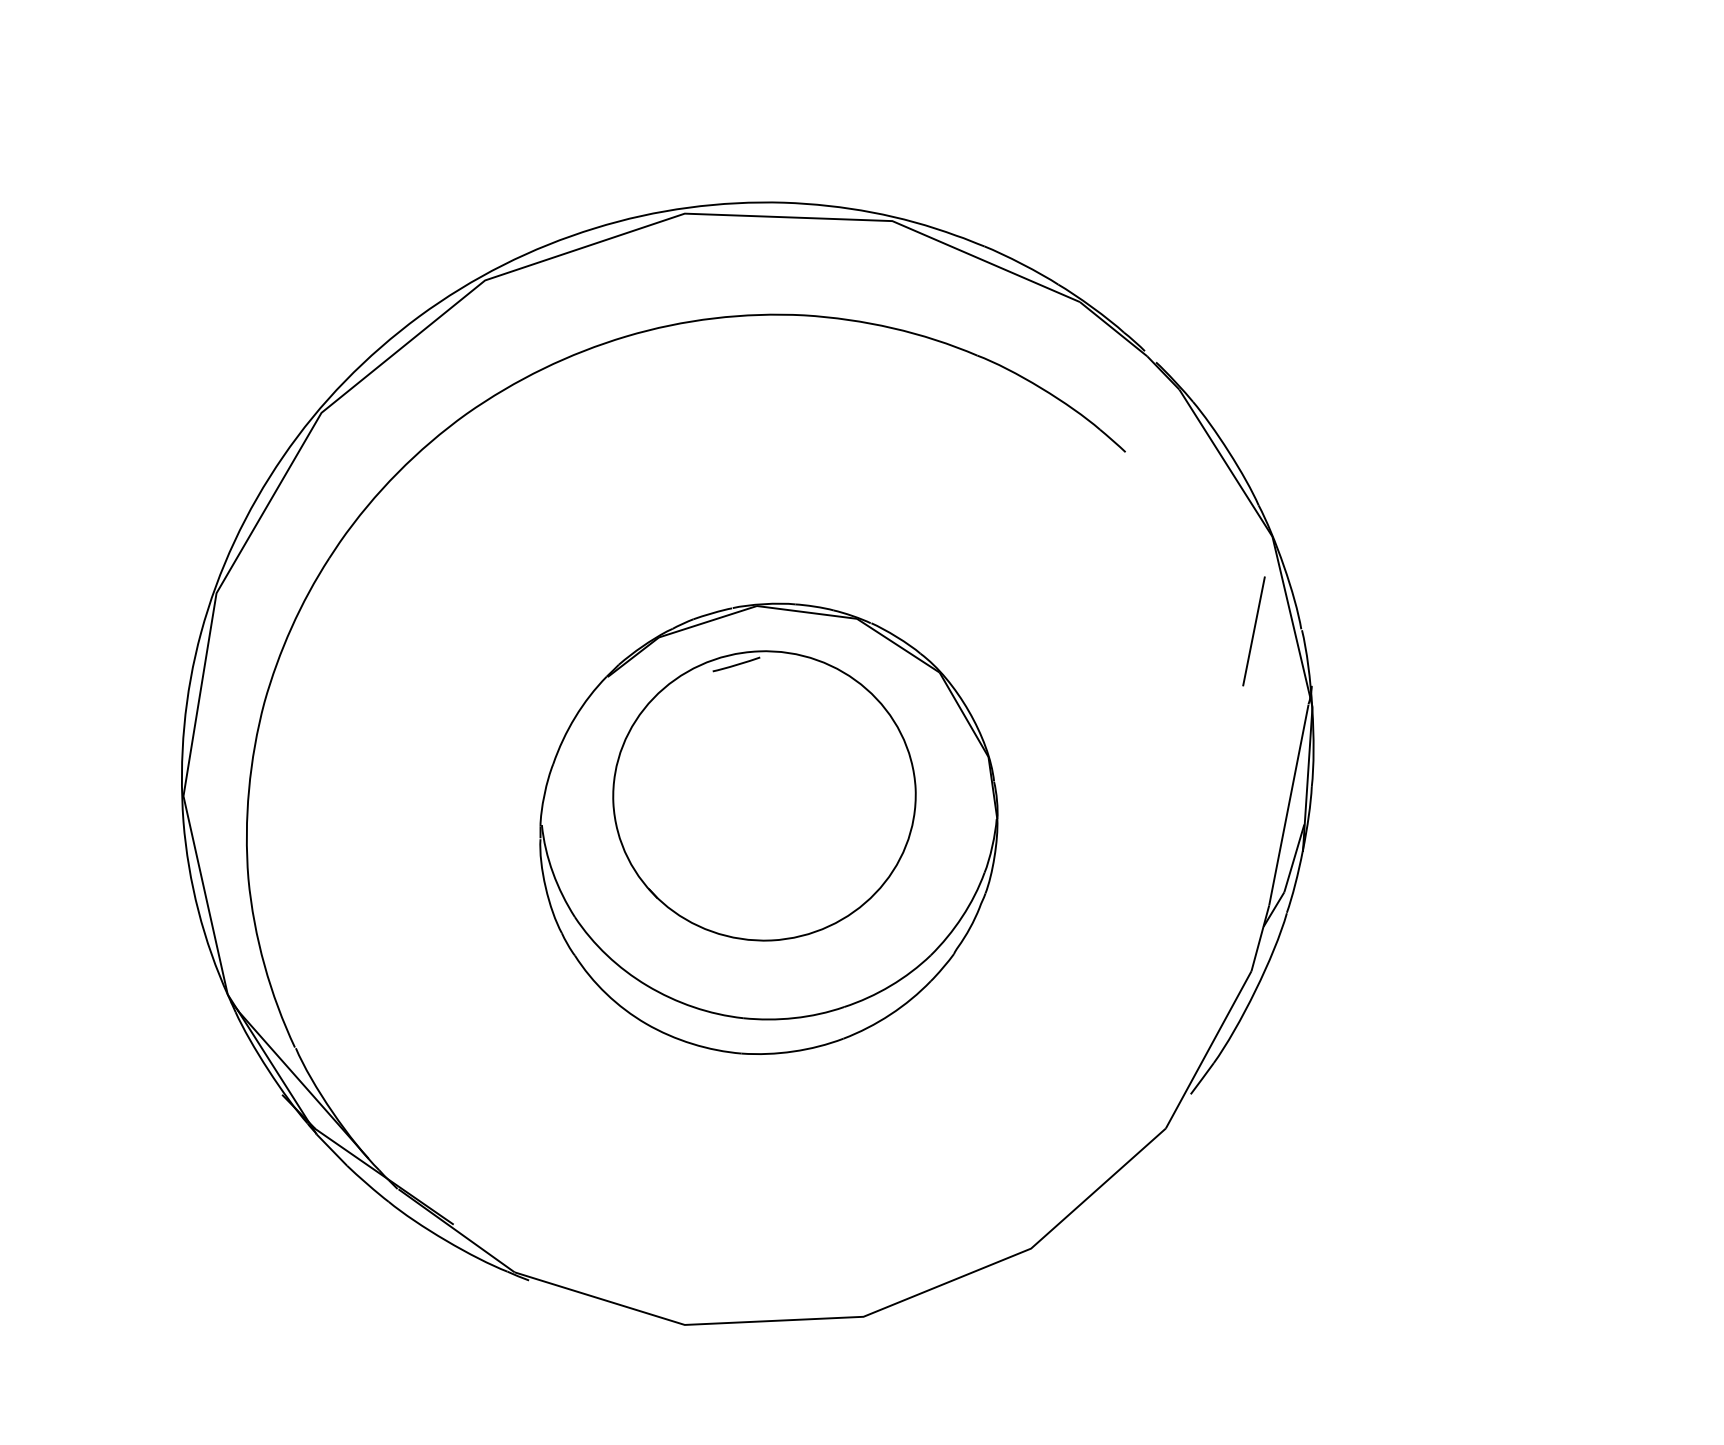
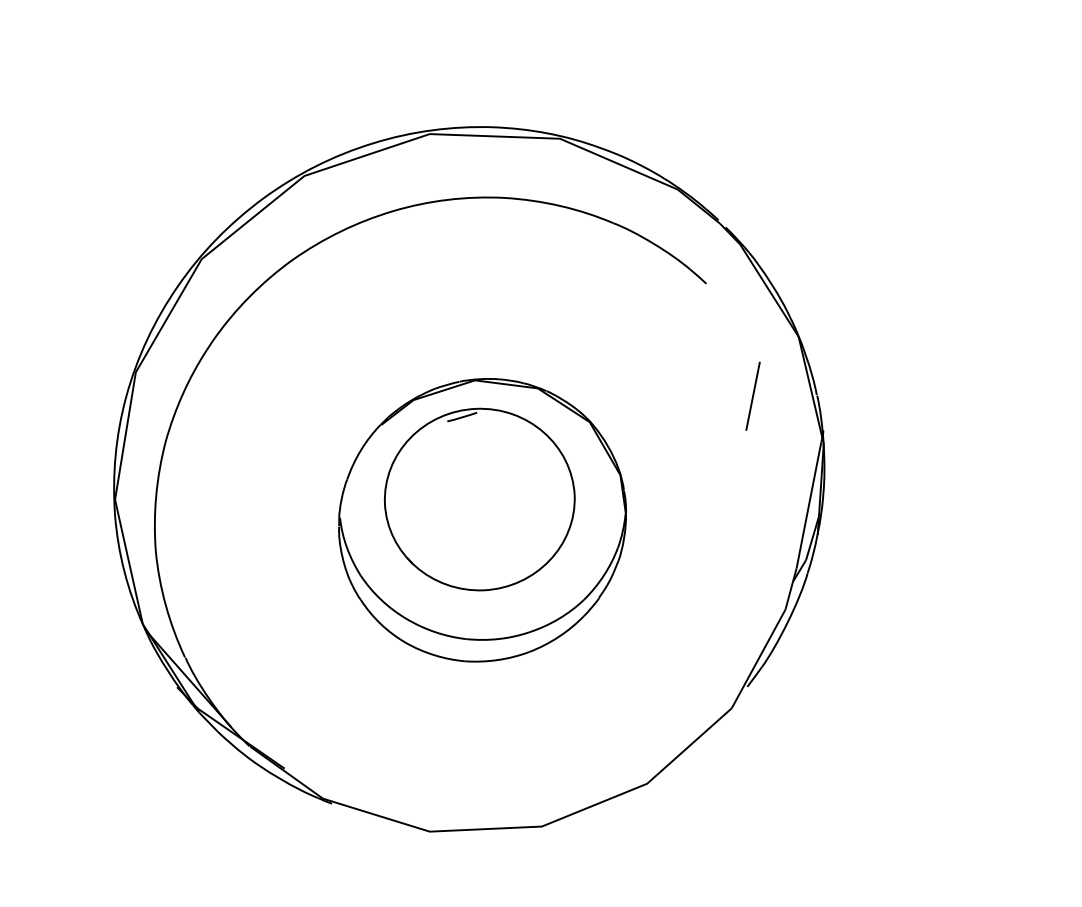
line: (1253, 630) -> (752, 395), moved

